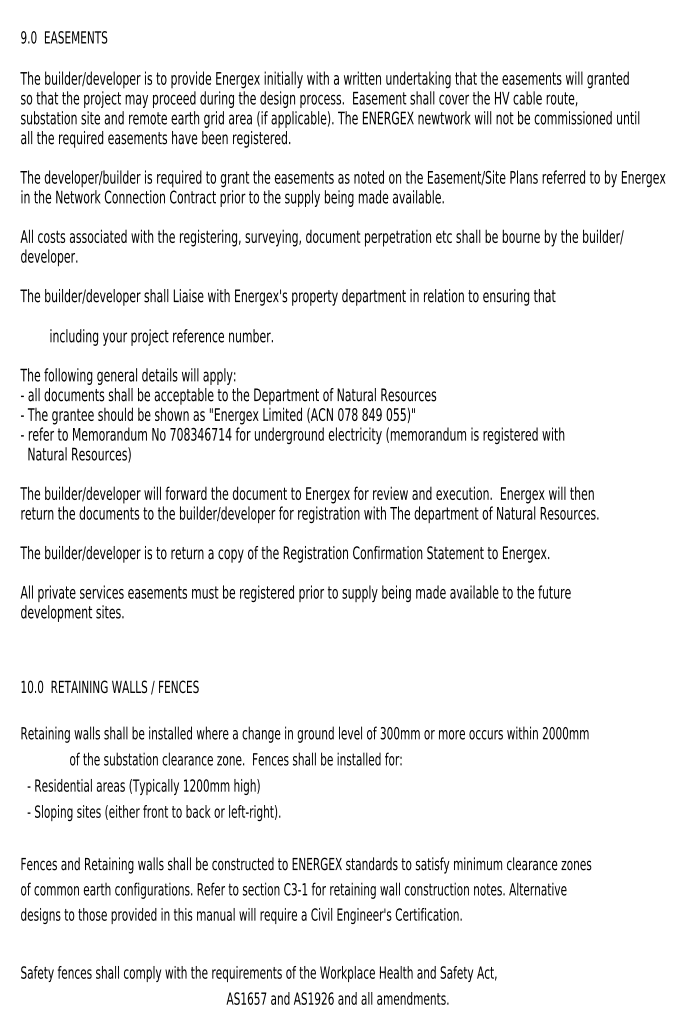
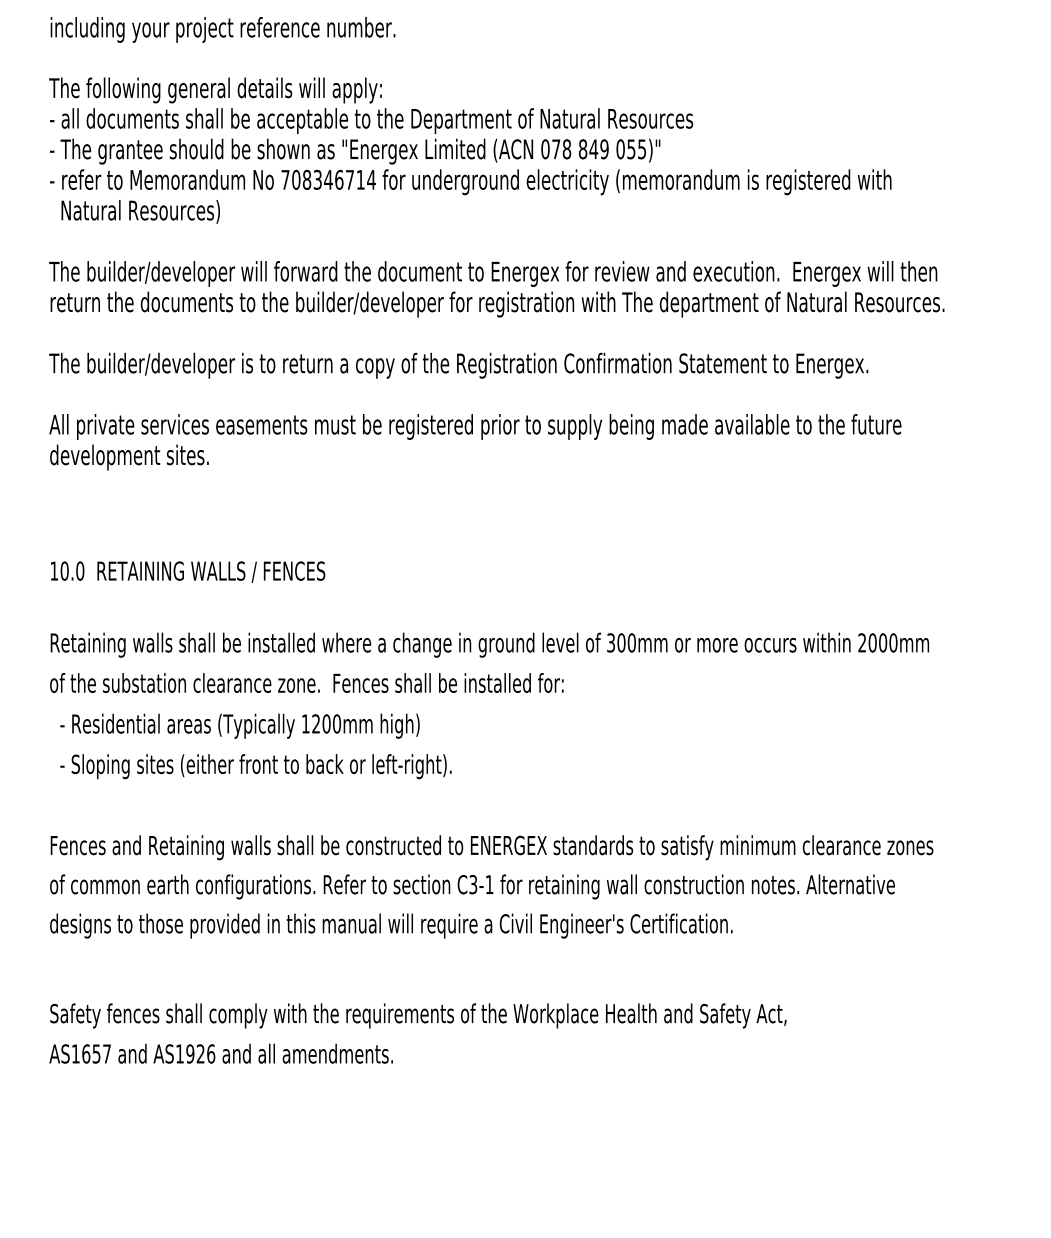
text: (161, 337) -> (222, 29), moved
text: (235, 758) -> (306, 682), moved
text: (337, 998) -> (221, 1053), moved

